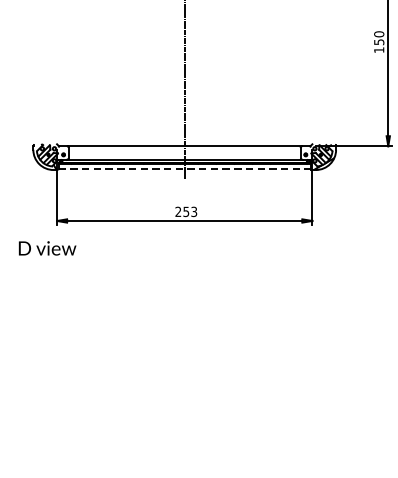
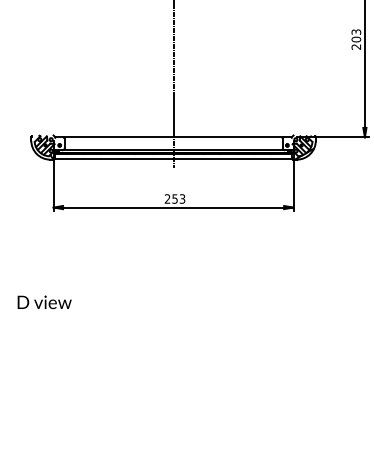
text: (379, 42) -> (356, 39), 150 -> 203
line: (184, 168) -> (173, 158), dashed -> solid
text: (47, 248) -> (44, 302), moved

